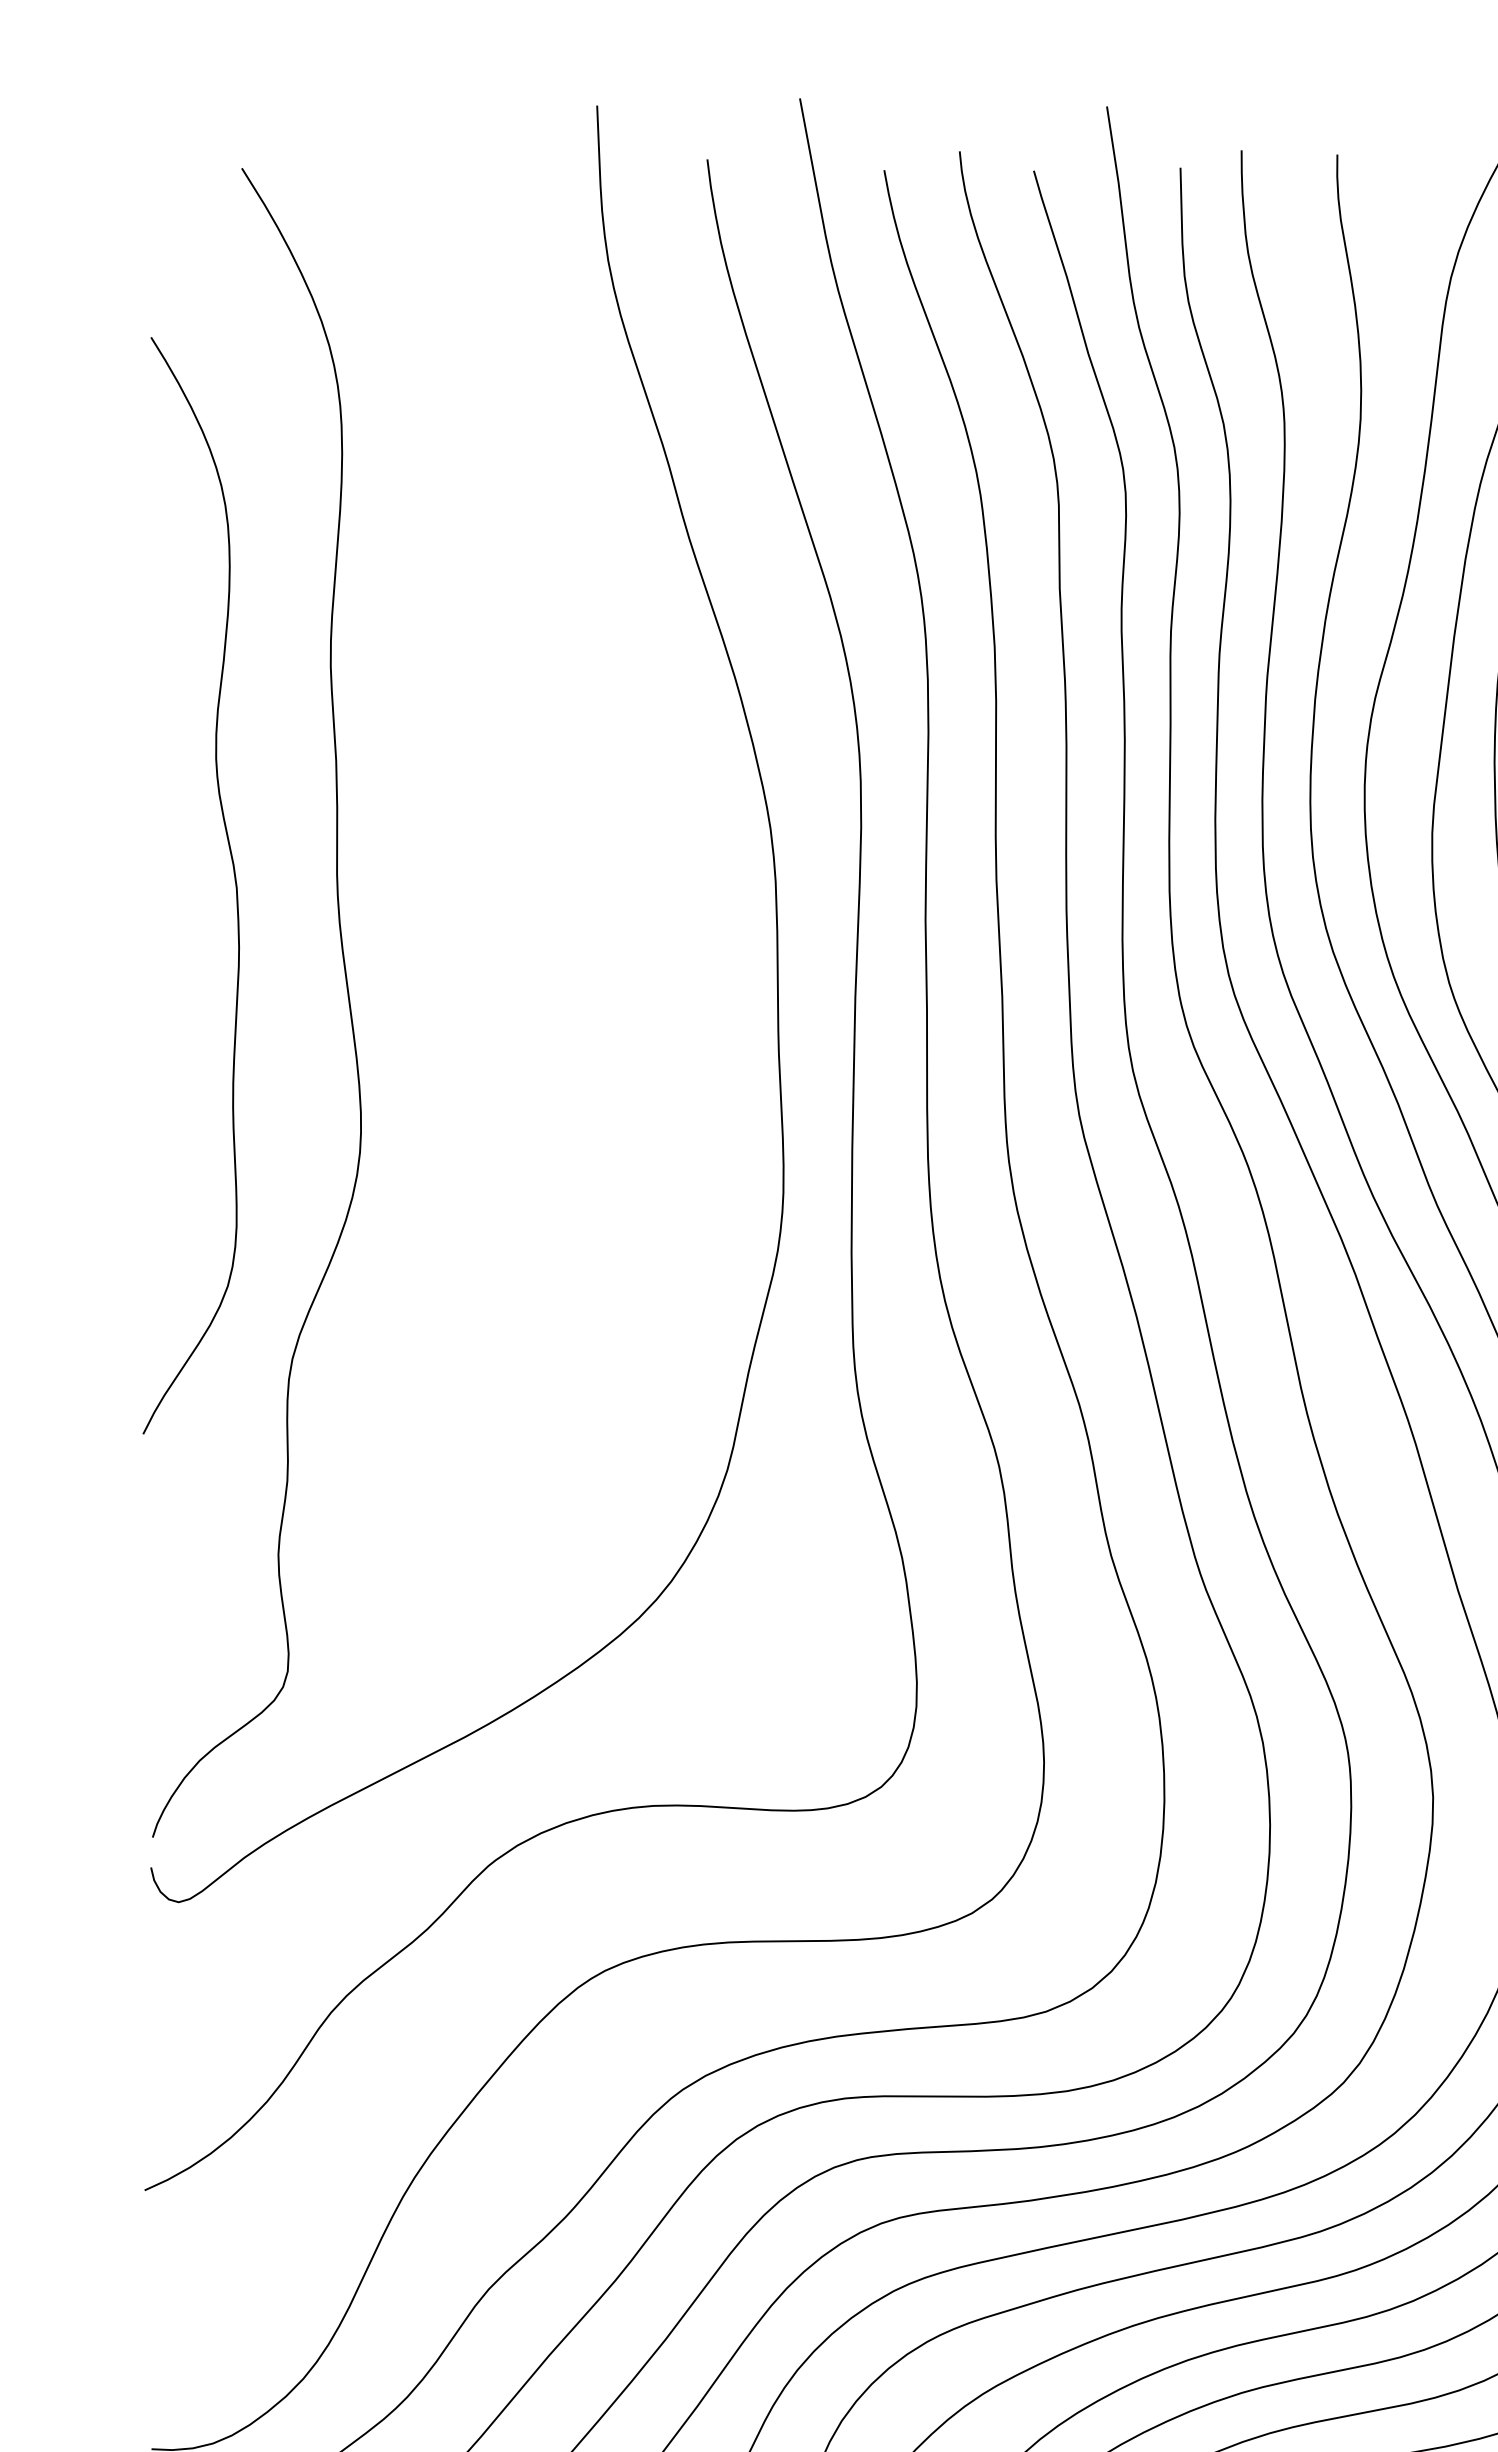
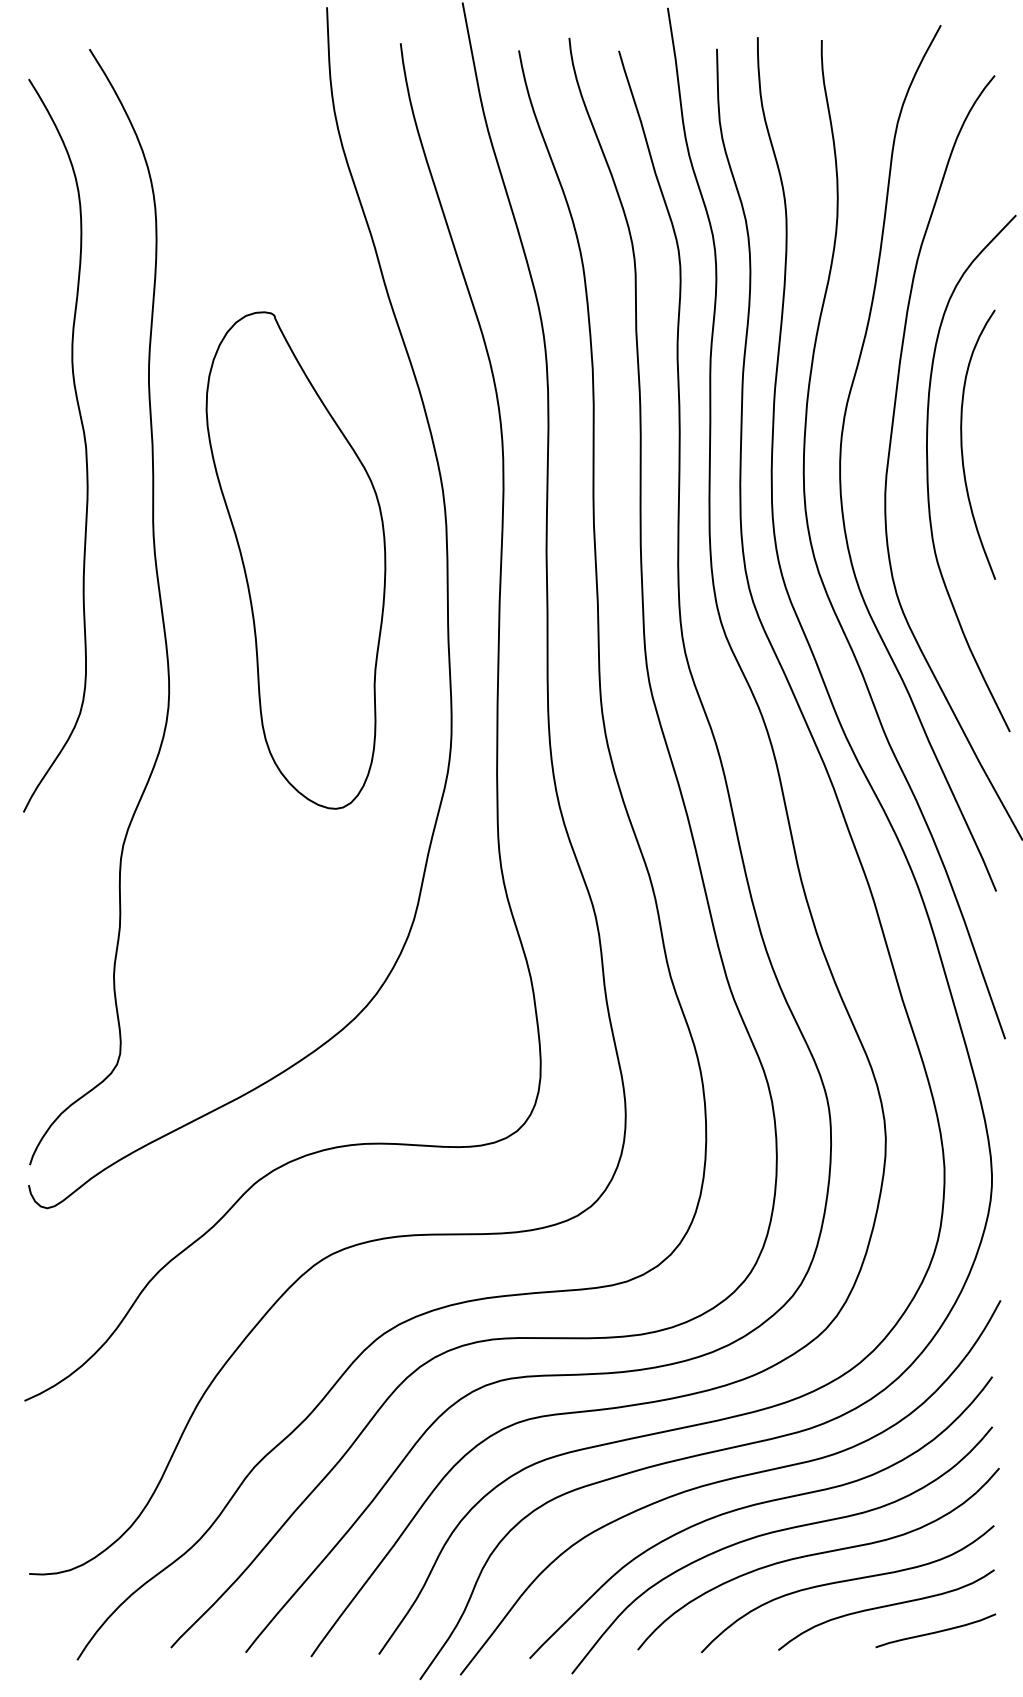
curve: (234, 883) -> (84, 444), moved
part: (550, 933) -> (295, 560), added

